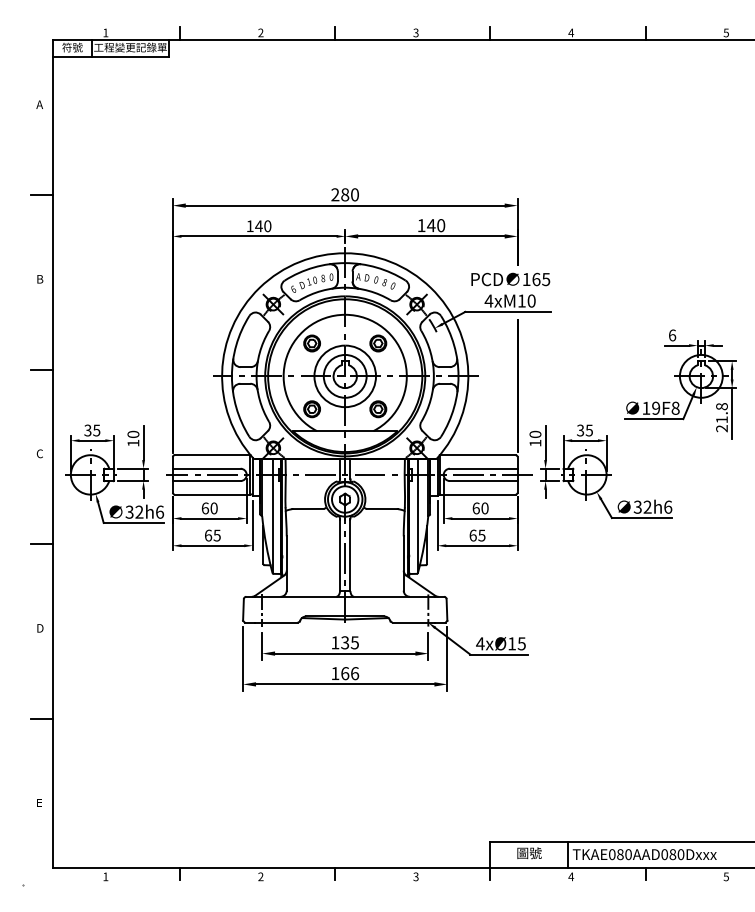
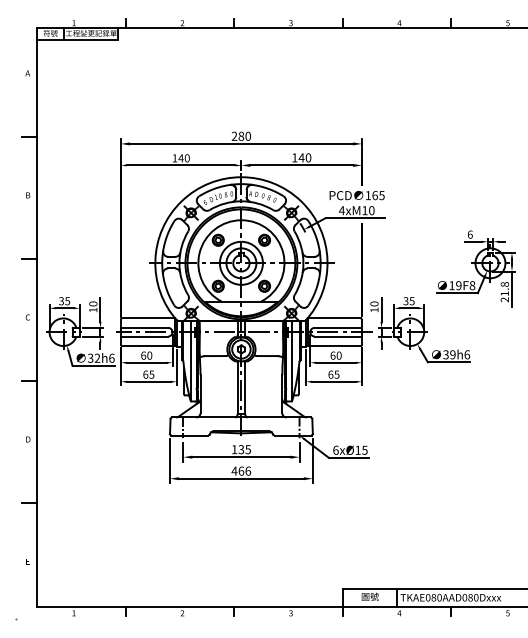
text: (647, 508) -> (452, 355), 32h6 -> 39h6
text: (479, 642) -> (335, 449), 4xØ15 -> 6xØ15
text: (335, 672) -> (234, 470), 166 -> 466

